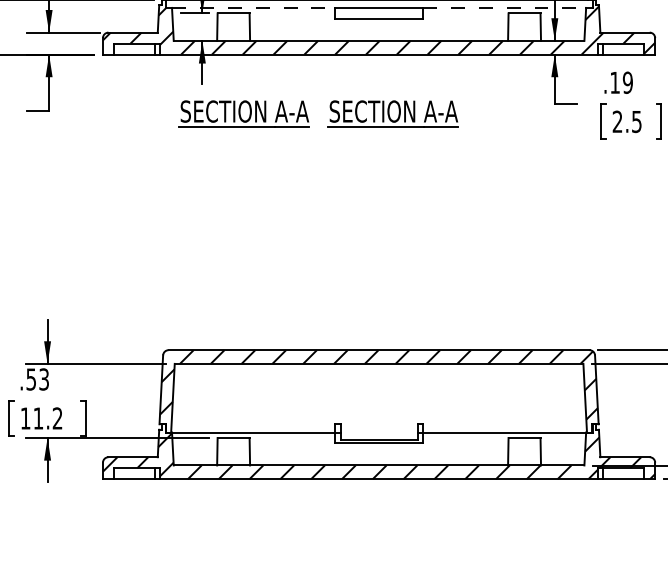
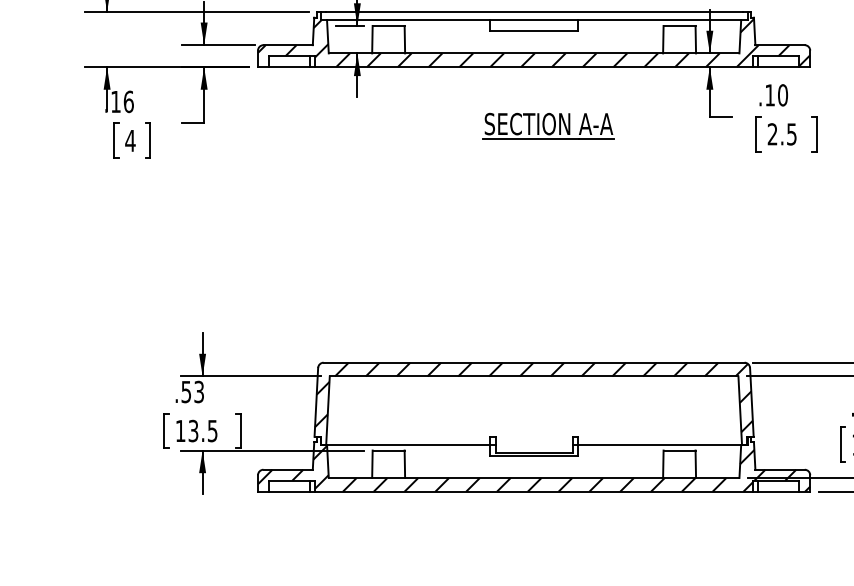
line: (253, 7) -> (408, 20), dashed -> solid
line: (504, 7) -> (659, 20), dashed -> solid
text: (627, 82) -> (782, 95), .19 -> .10
part: (244, 112) -> (399, 125), removed
text: (47, 417) -> (202, 430), 11.2 -> 13.5

